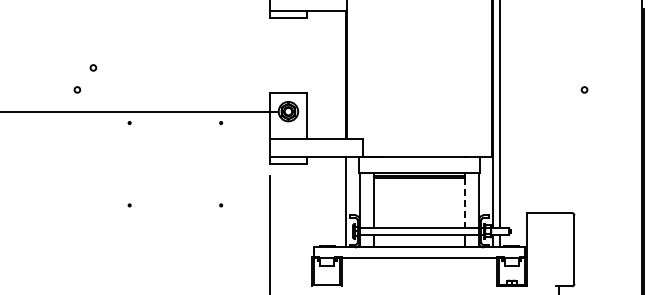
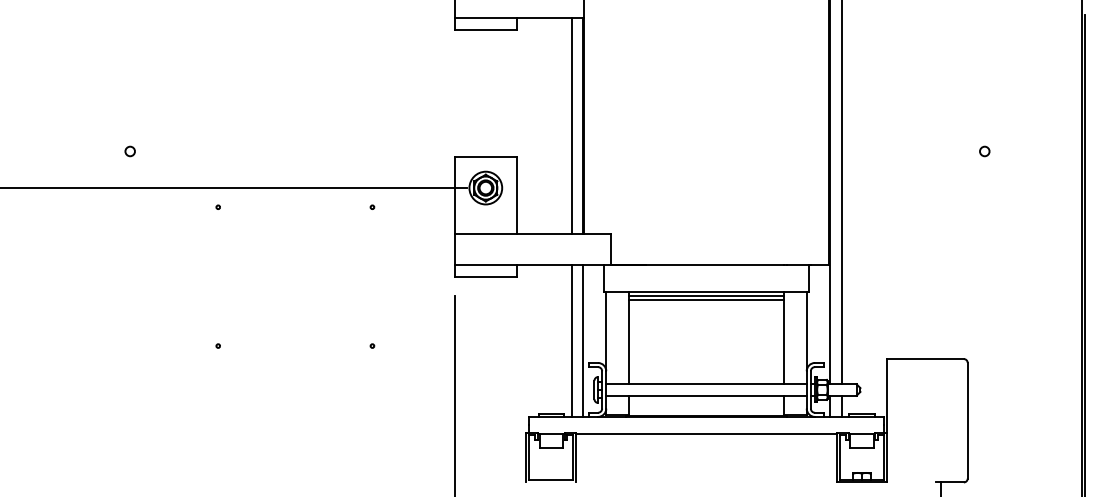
circle: (93, 67) -> (157, 113), removed
line: (339, 74) -> (571, 125), added
line: (339, 202) -> (571, 341), added
line: (465, 203) -> (784, 342), dashed -> solid

